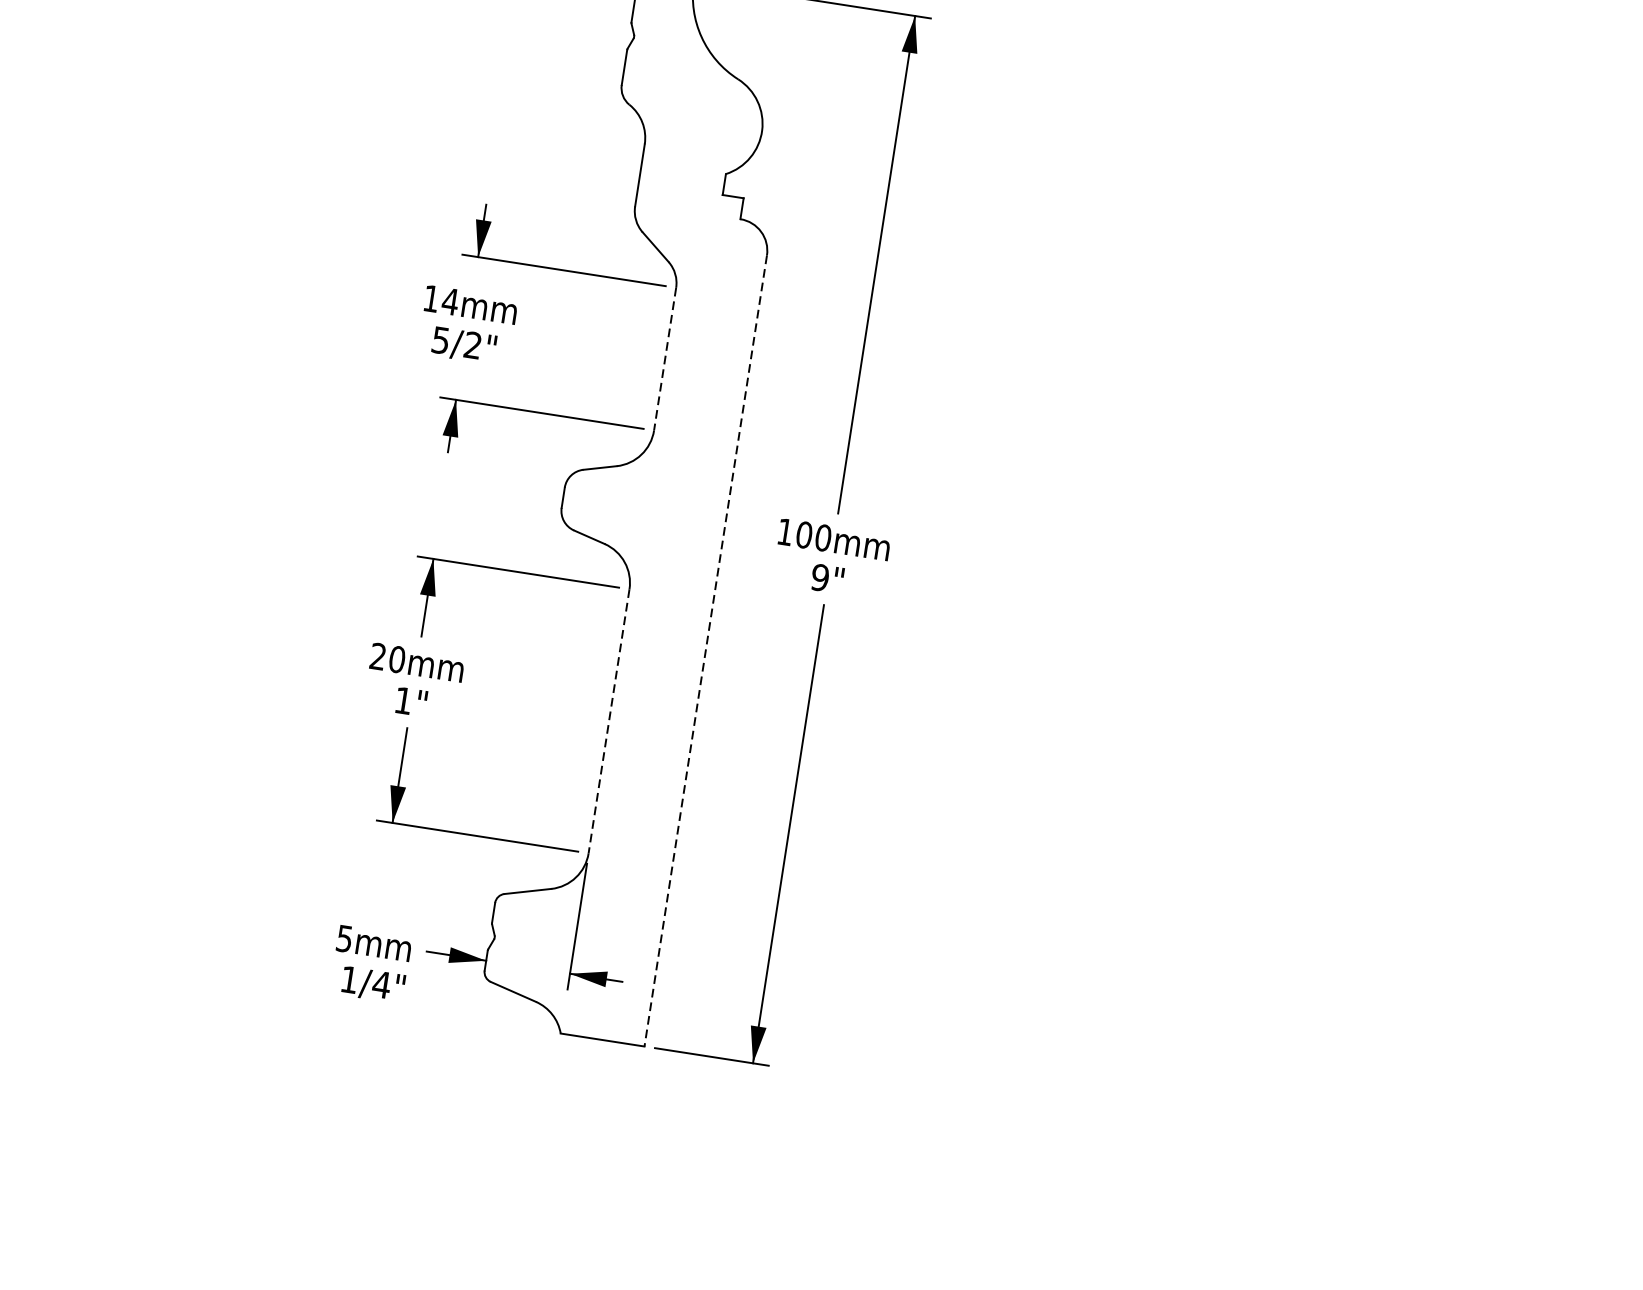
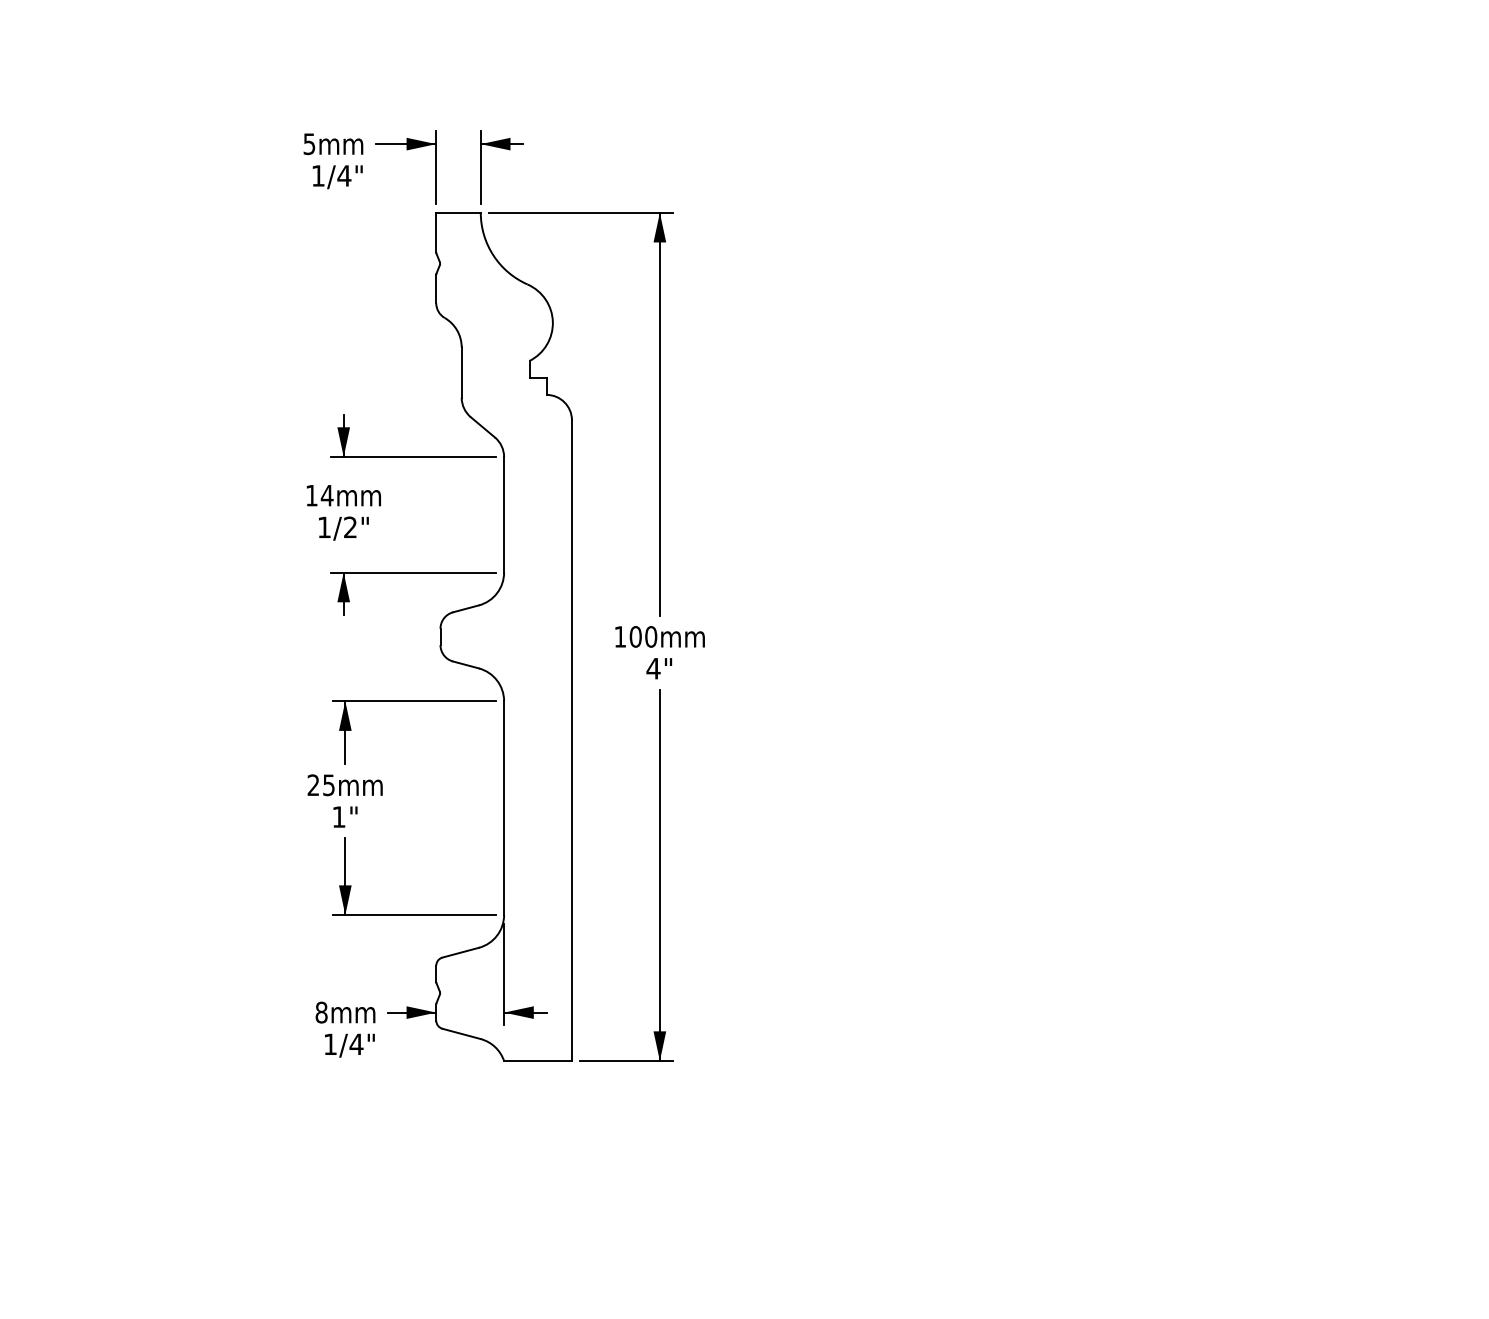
text: (440, 340) -> (324, 527), 5/2" -> 1/2"
line: (665, 358) -> (504, 514), dashed -> solid
text: (820, 577) -> (653, 668), 9" -> 4"
line: (704, 651) -> (571, 741), dashed -> solid
text: (397, 659) -> (329, 785), 20 -> 25
line: (609, 721) -> (504, 808), dashed -> solid
text: (344, 938) -> (321, 1012), 5 -> 8

